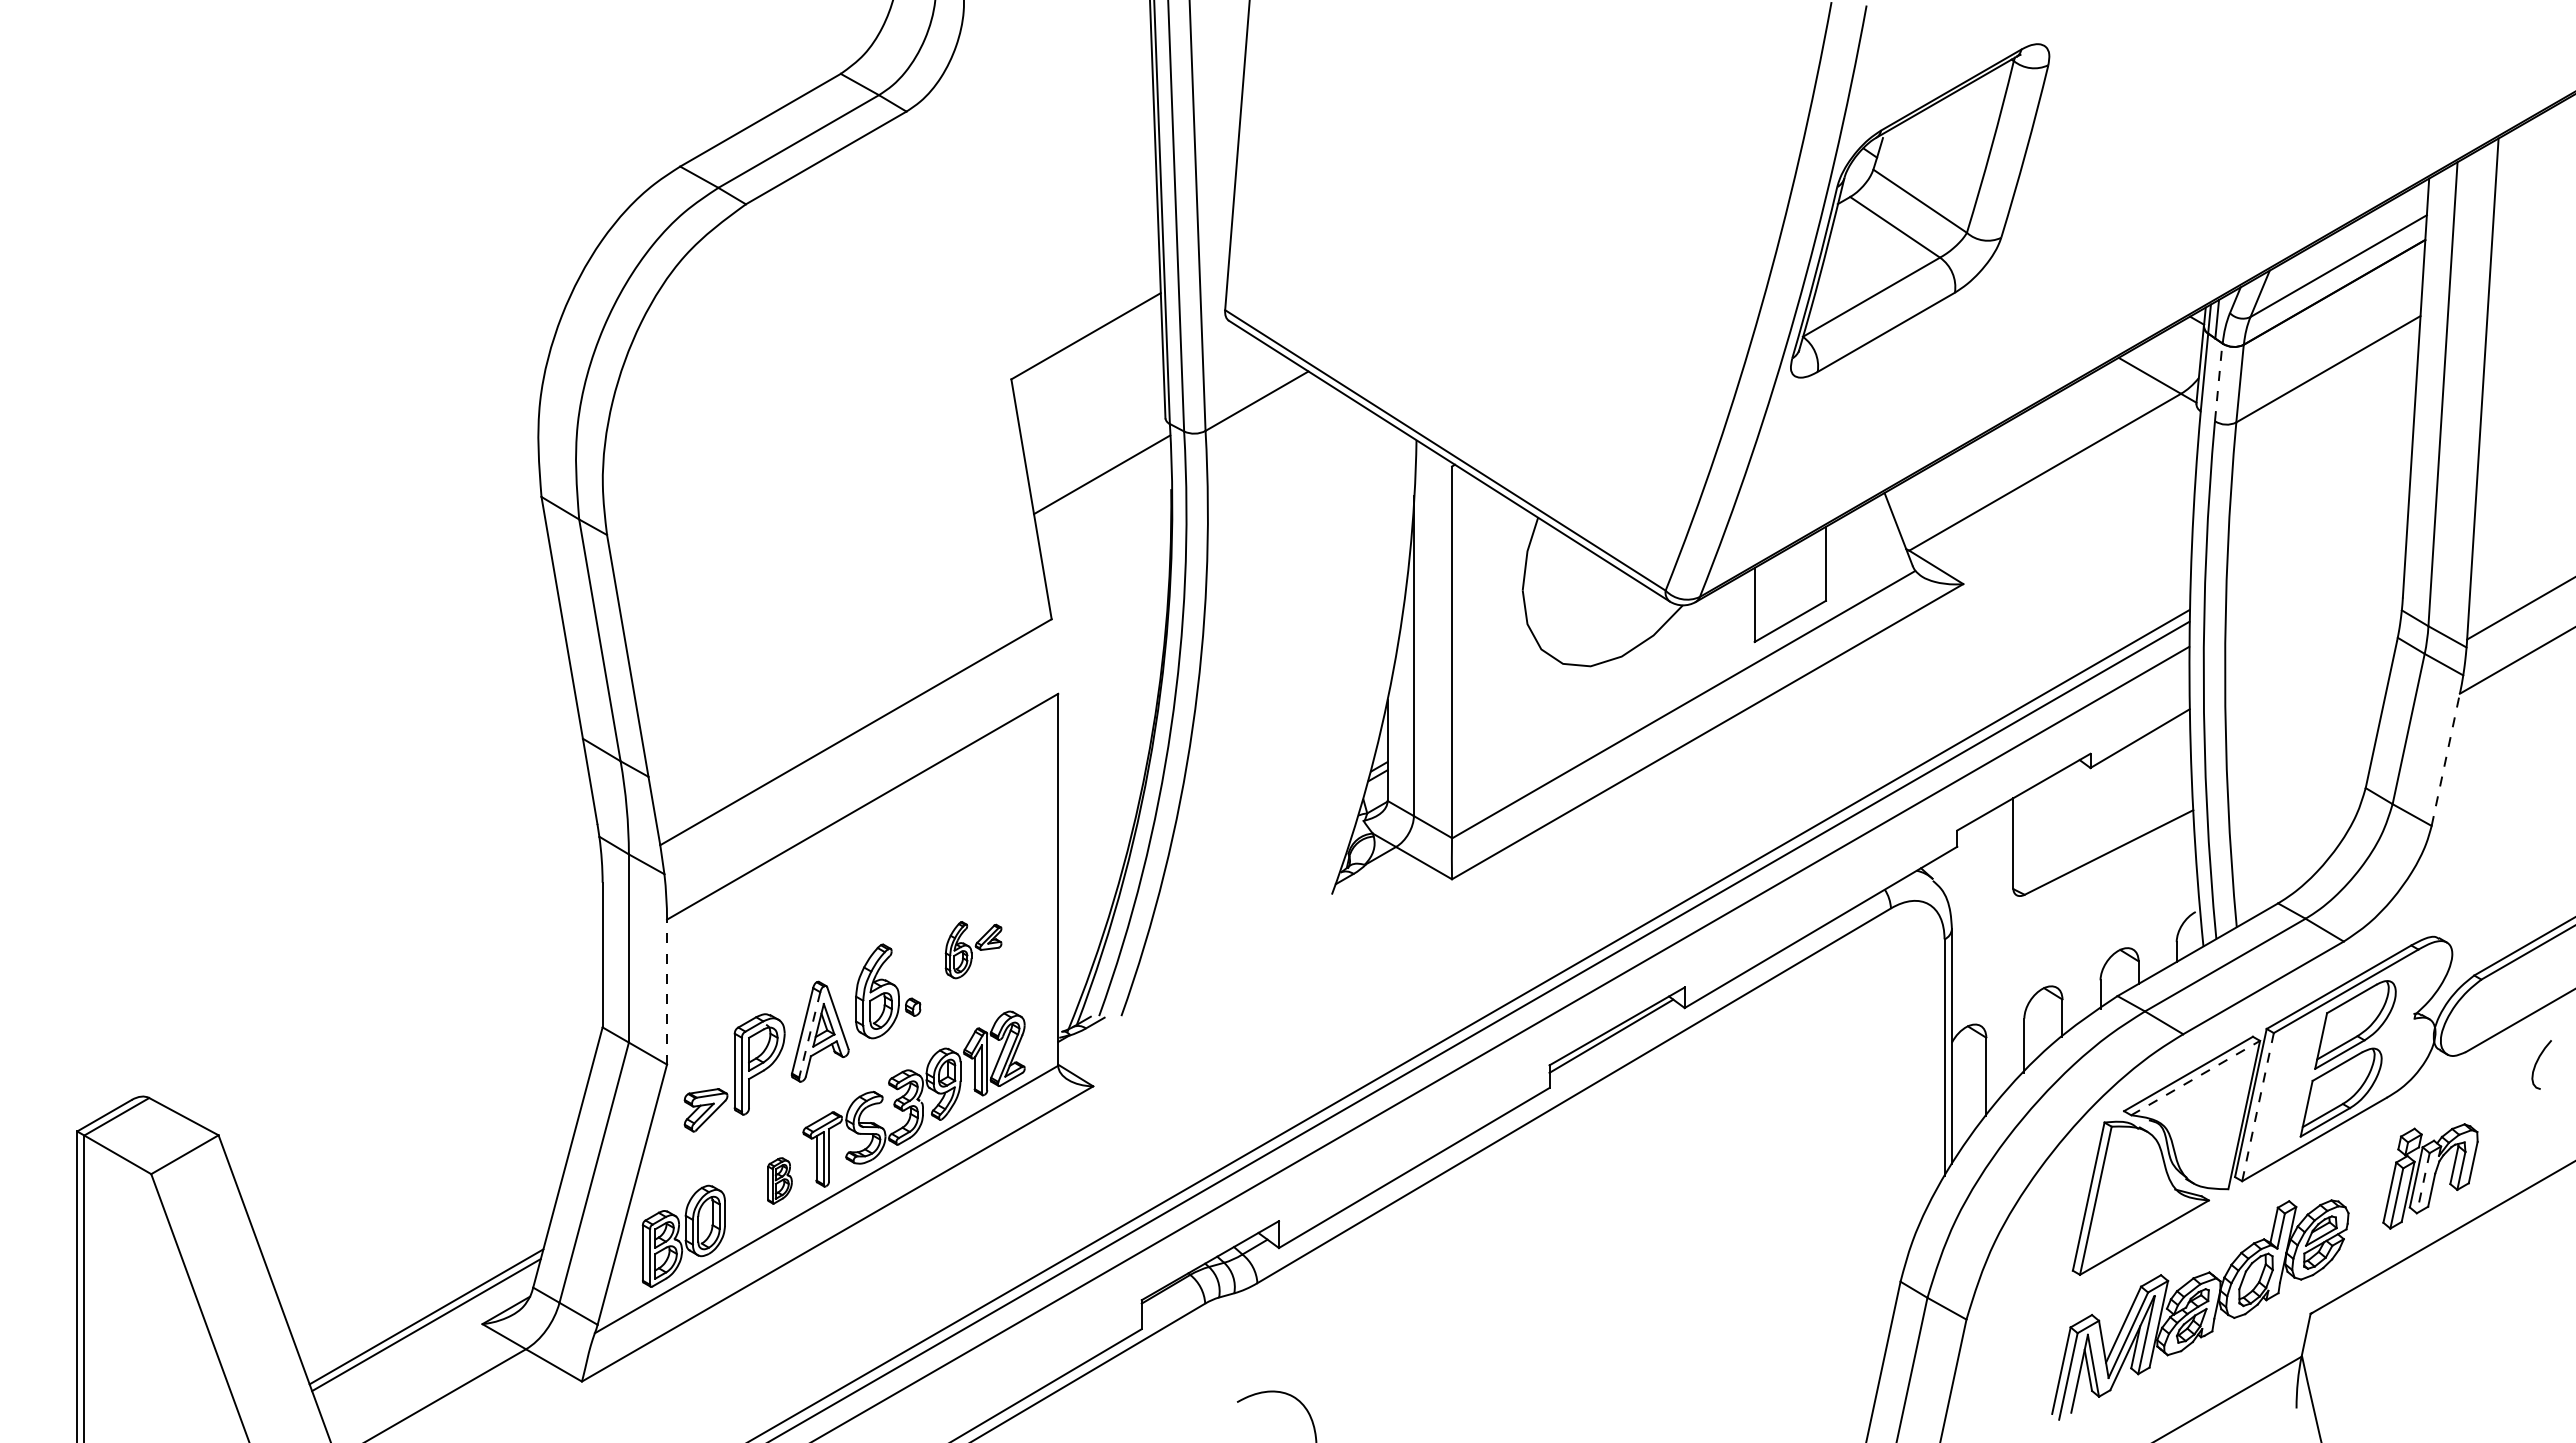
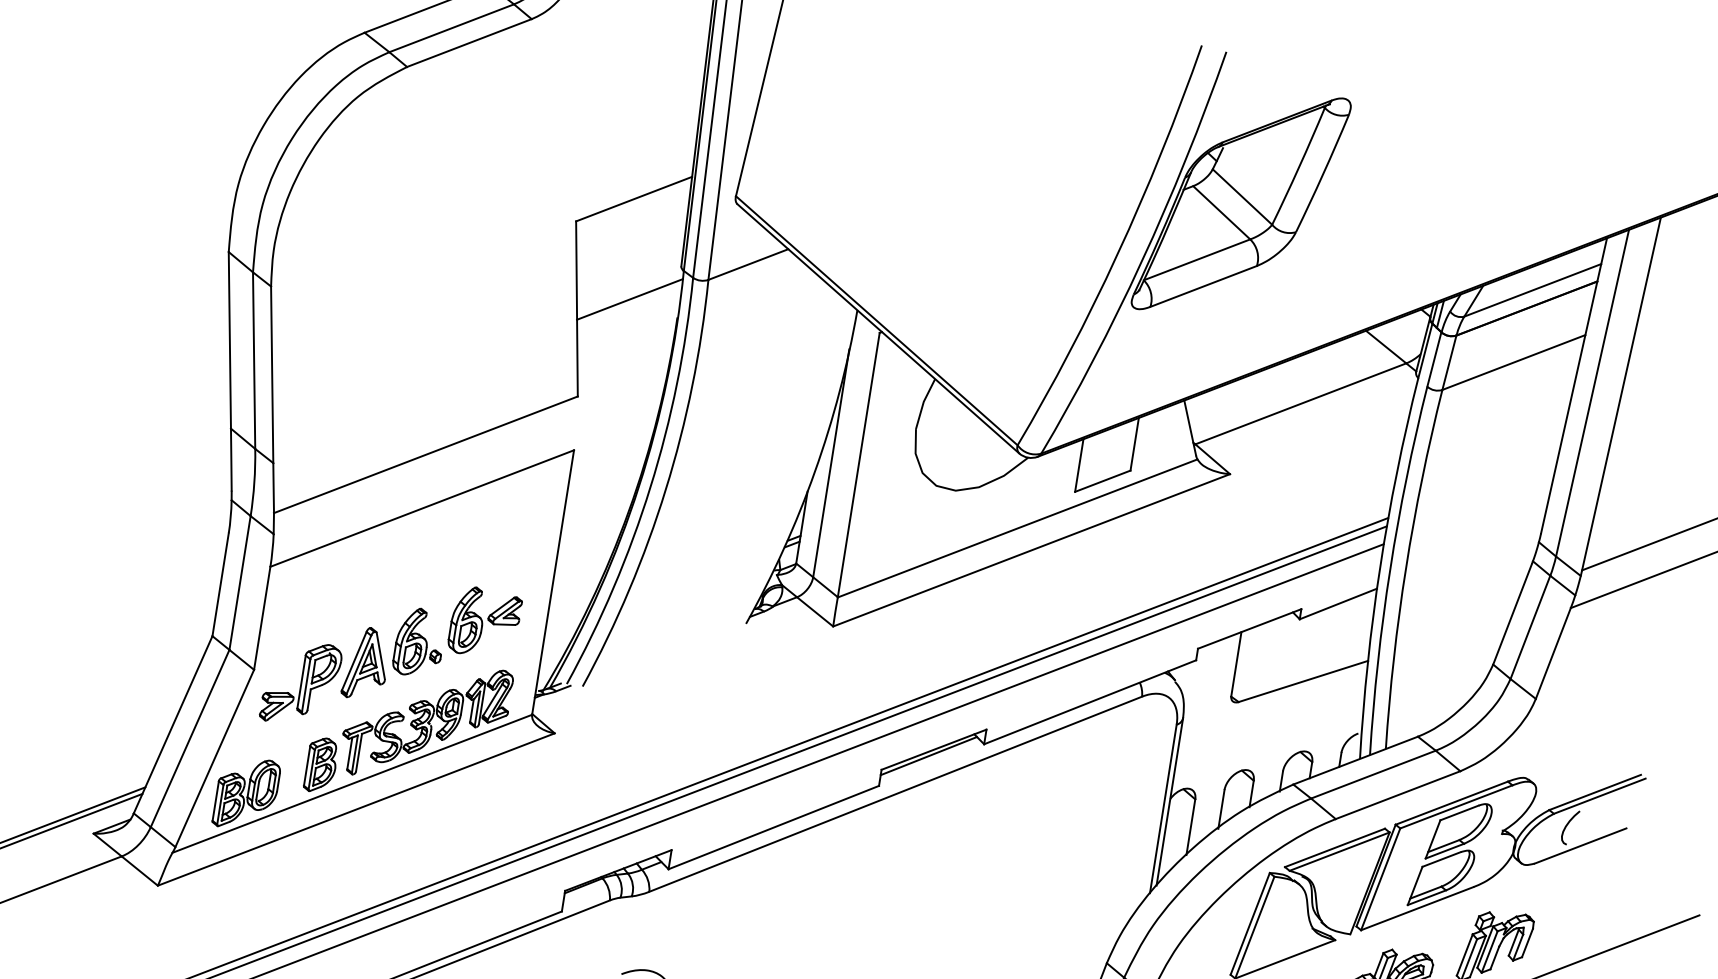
line: (2218, 381) -> (1434, 358), dashed -> solid
line: (2445, 759) -> (1553, 653), dashed -> solid
part: (973, 949) -> (484, 622), size x1.67
line: (667, 991) -> (262, 617), dashed -> solid
line: (809, 1035) -> (358, 665), dashed -> solid
curve: (2537, 1063) -> (1567, 826), moved
line: (2196, 1077) -> (1340, 851), dashed -> solid
line: (2258, 1107) -> (1381, 879), dashed -> solid
part: (779, 1180) -> (321, 764), size x1.67
line: (2423, 1183) -> (1489, 952), dashed -> solid

